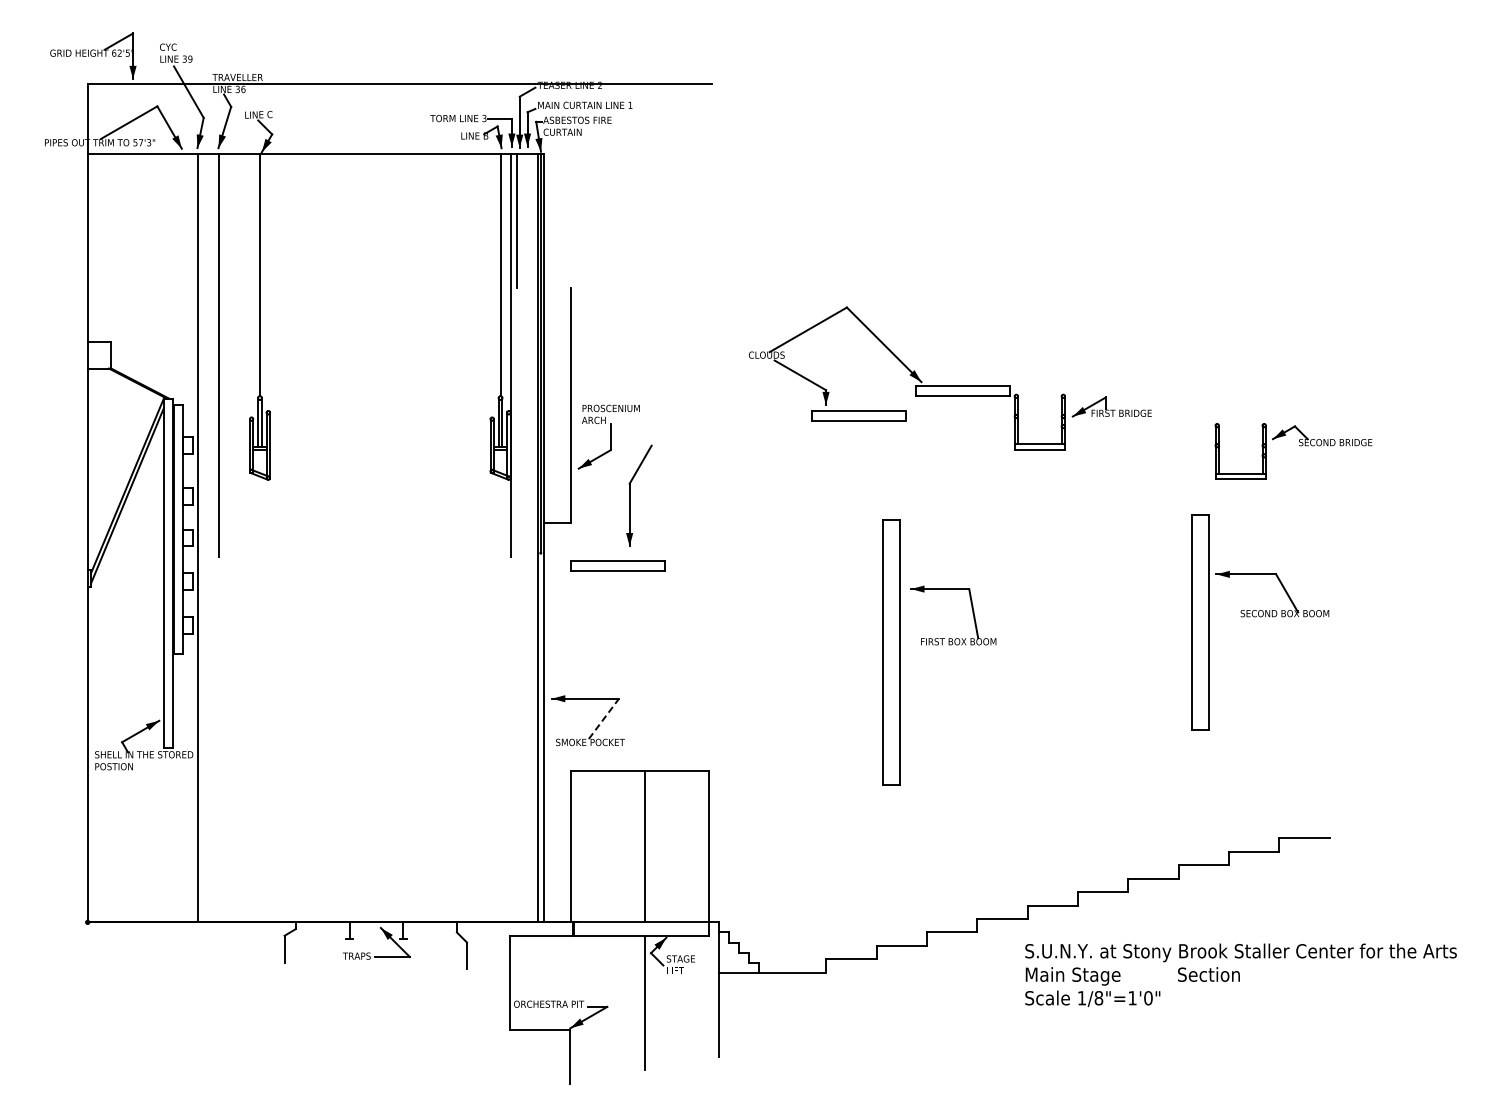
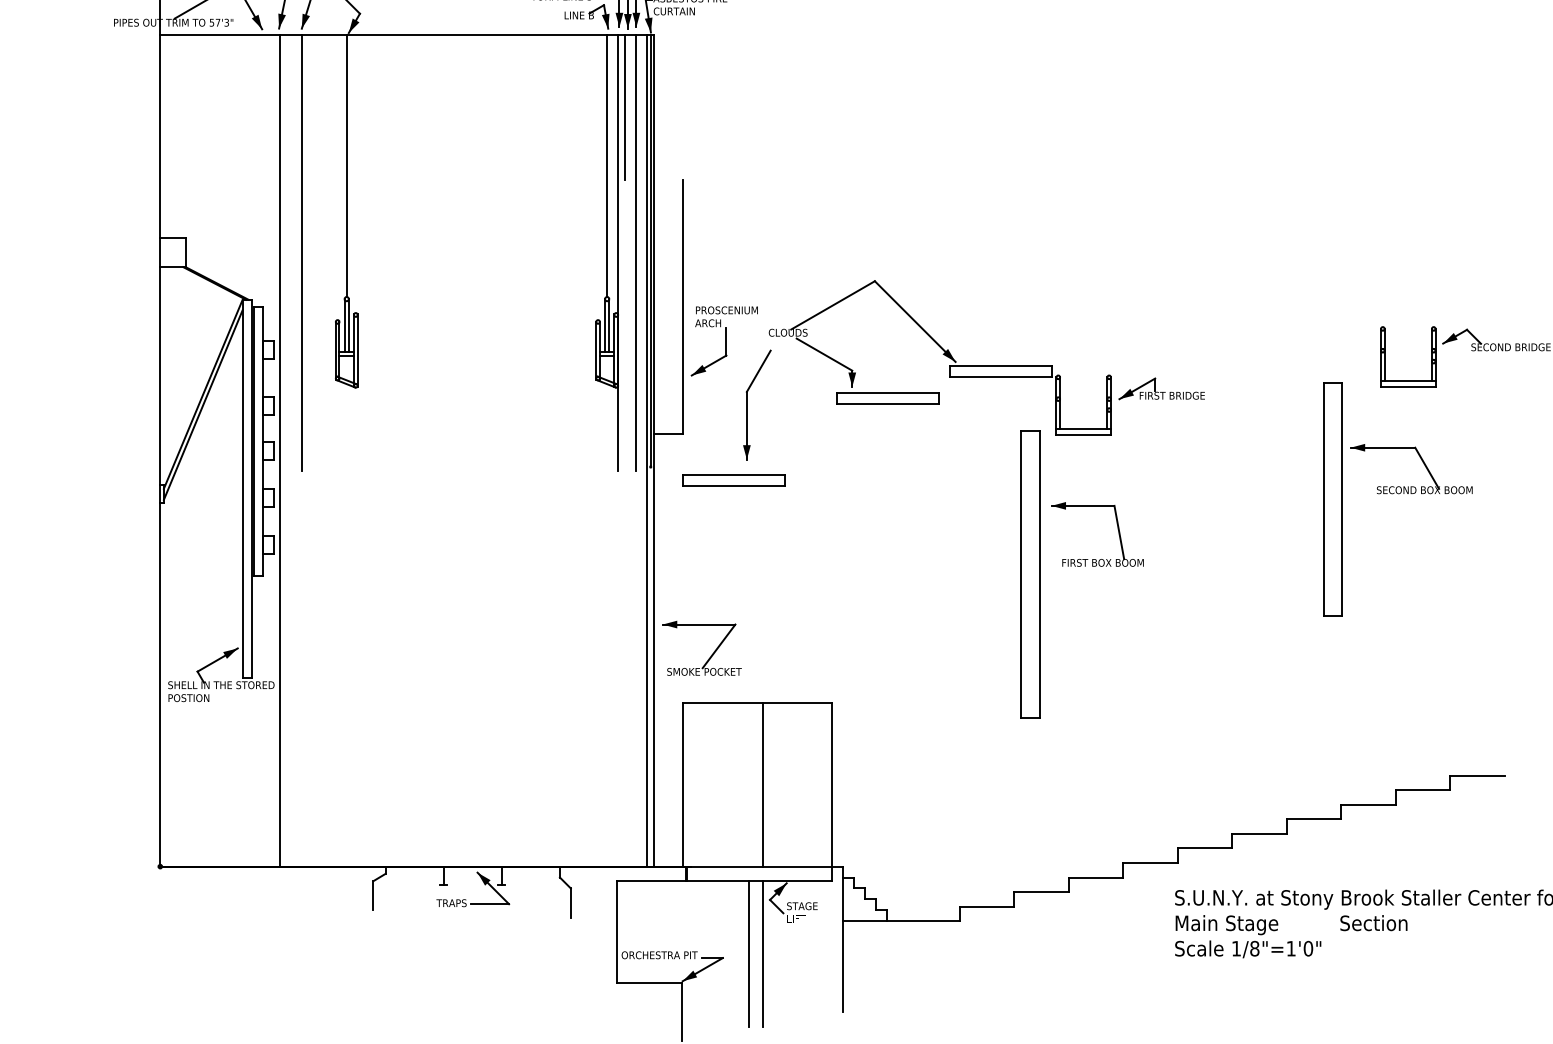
line: (527, 354) -> (636, 251), added
part: (950, 385) -> (987, 365), moved
part: (1260, 622) -> (1398, 499), moved
line: (604, 718) -> (719, 645), dashed -> solid
line: (631, 1002) -> (748, 953), added

